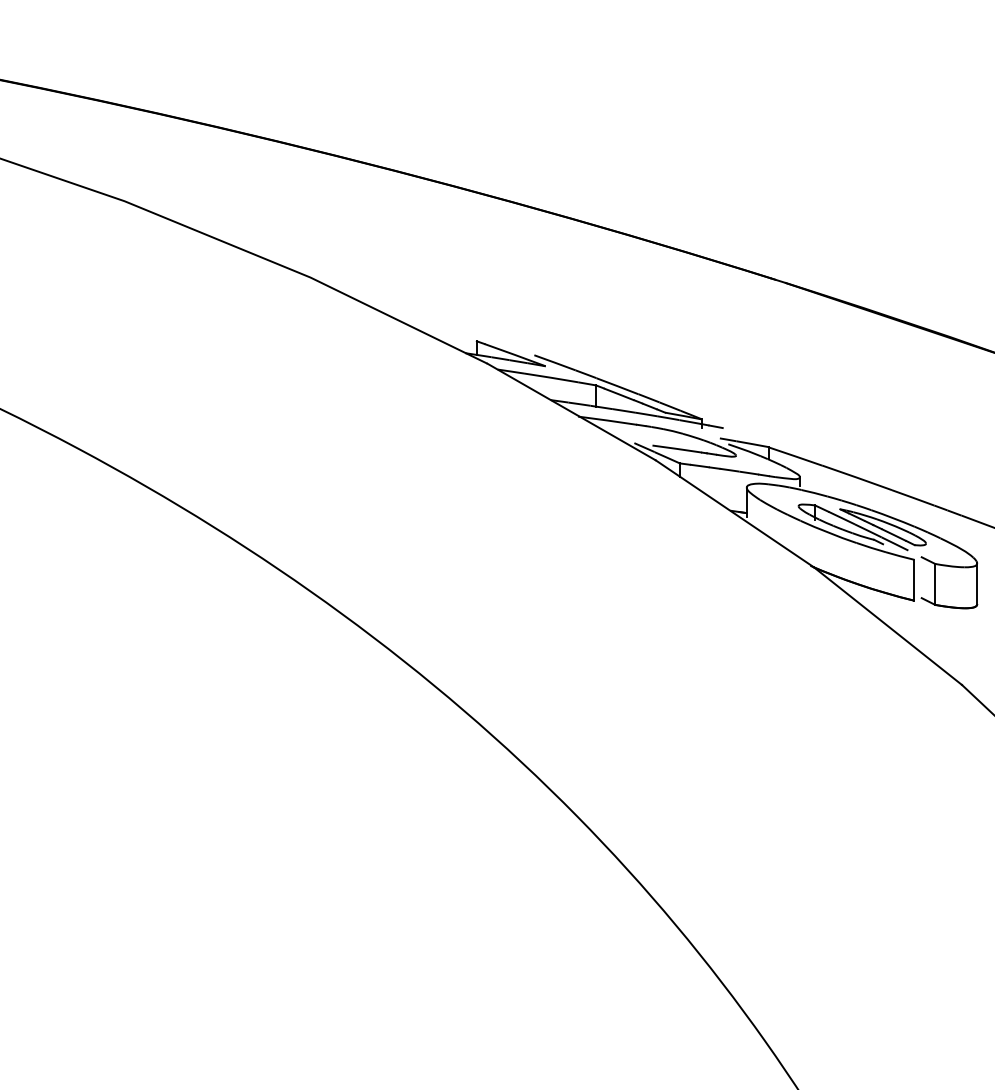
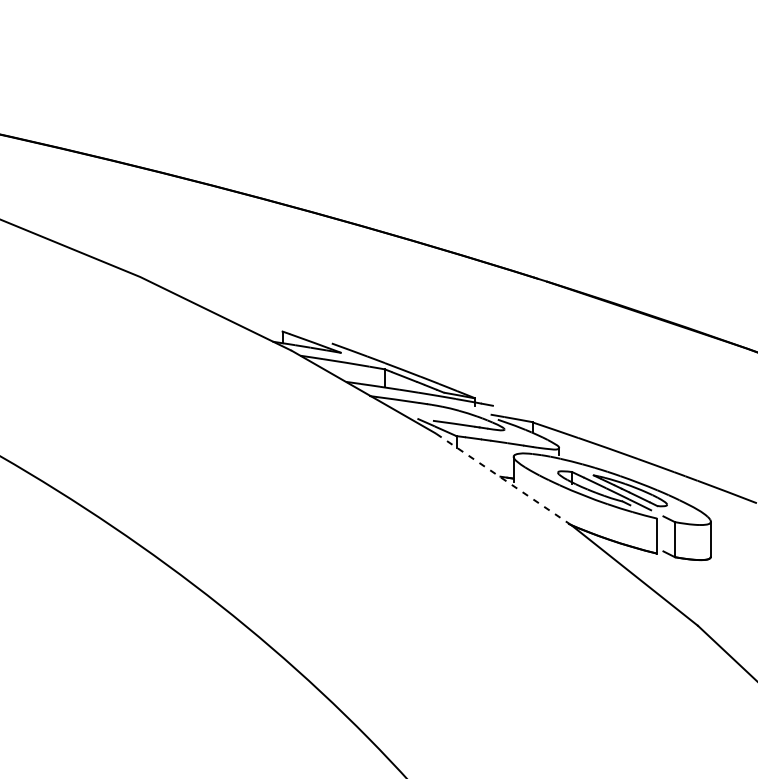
line: (734, 513) -> (503, 478), solid -> dashed

